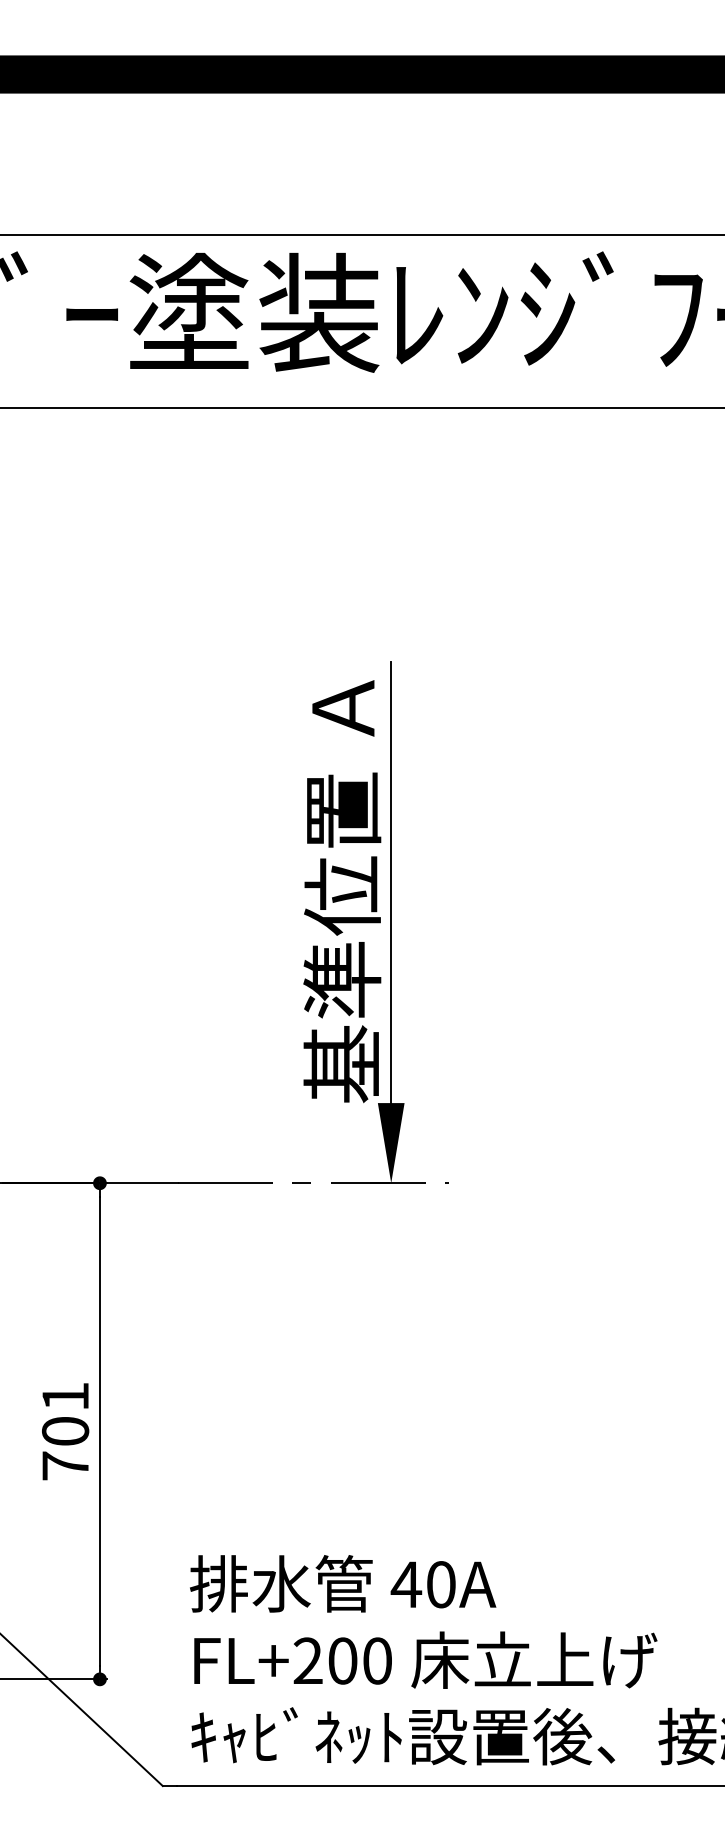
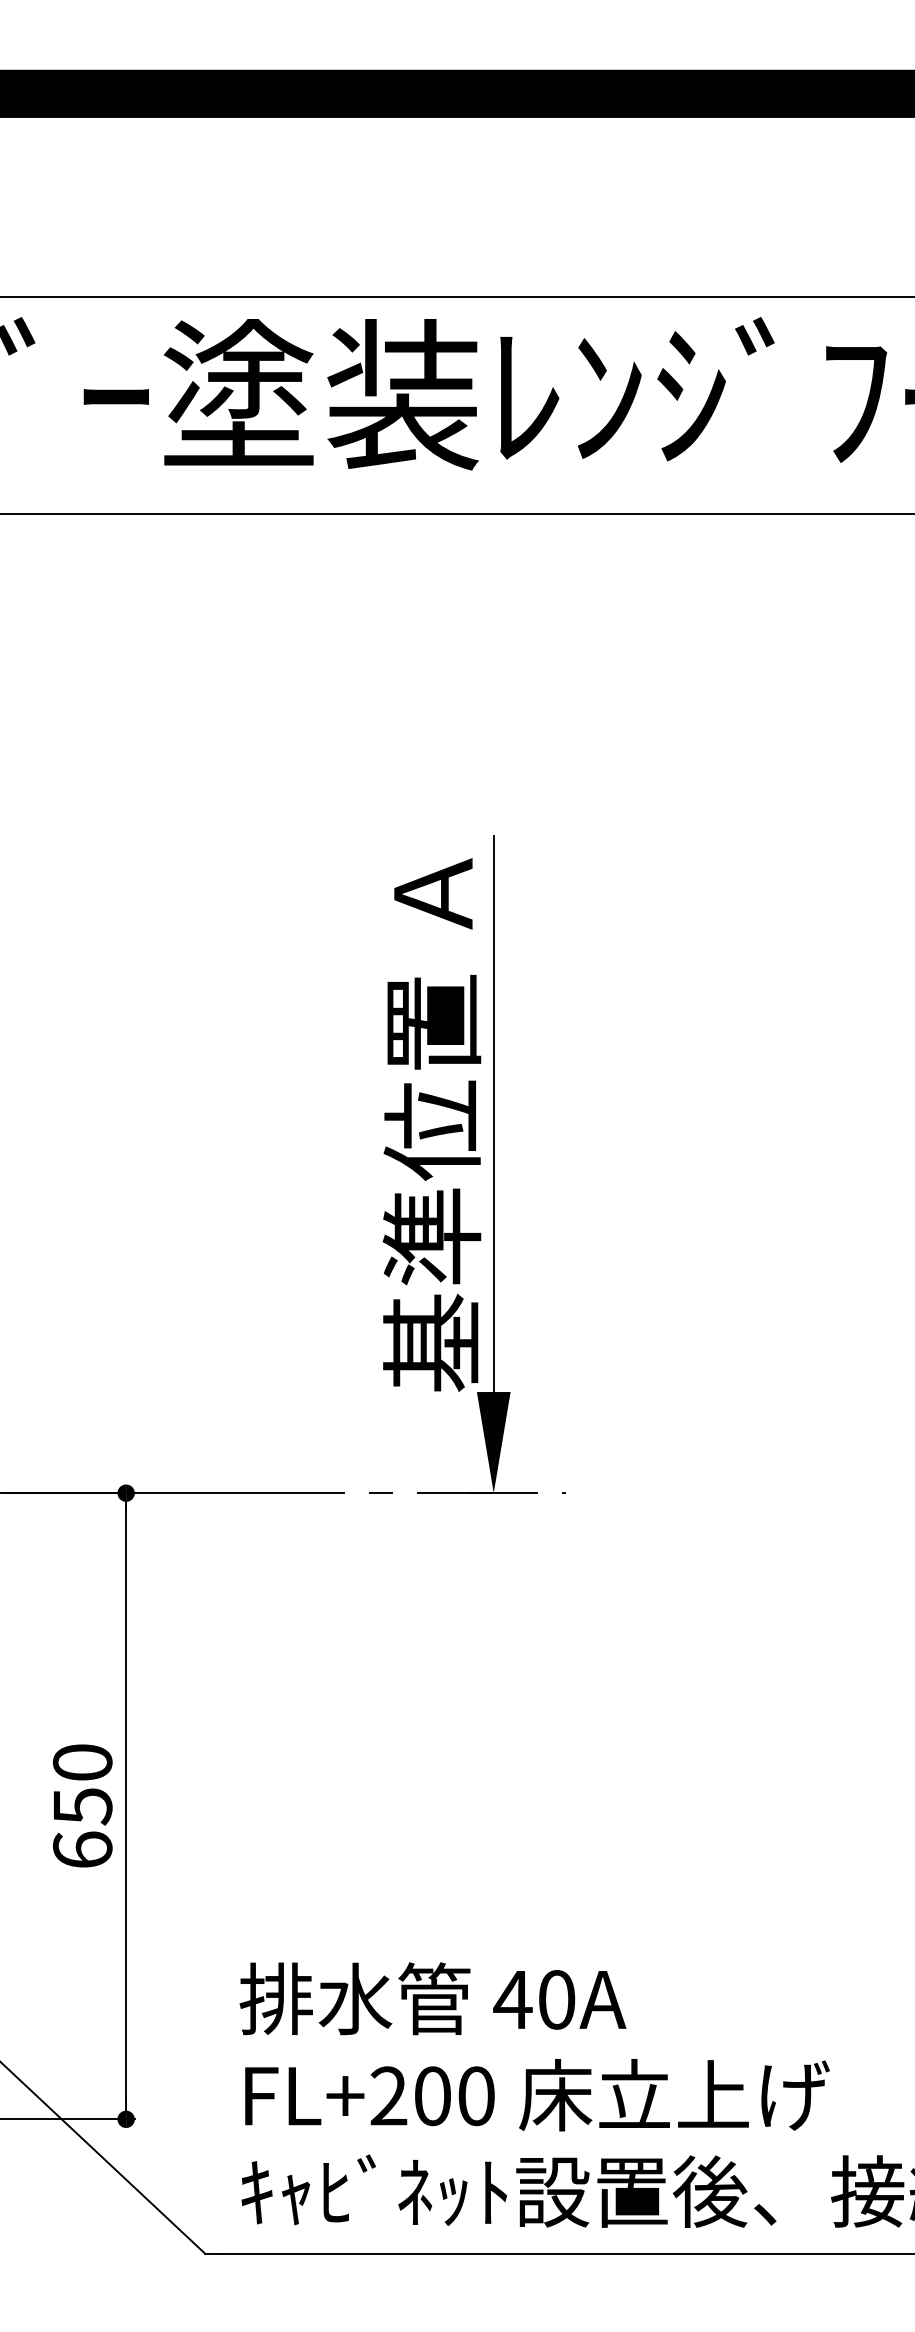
text: (65, 1431) -> (82, 1806), 701 -> 650

